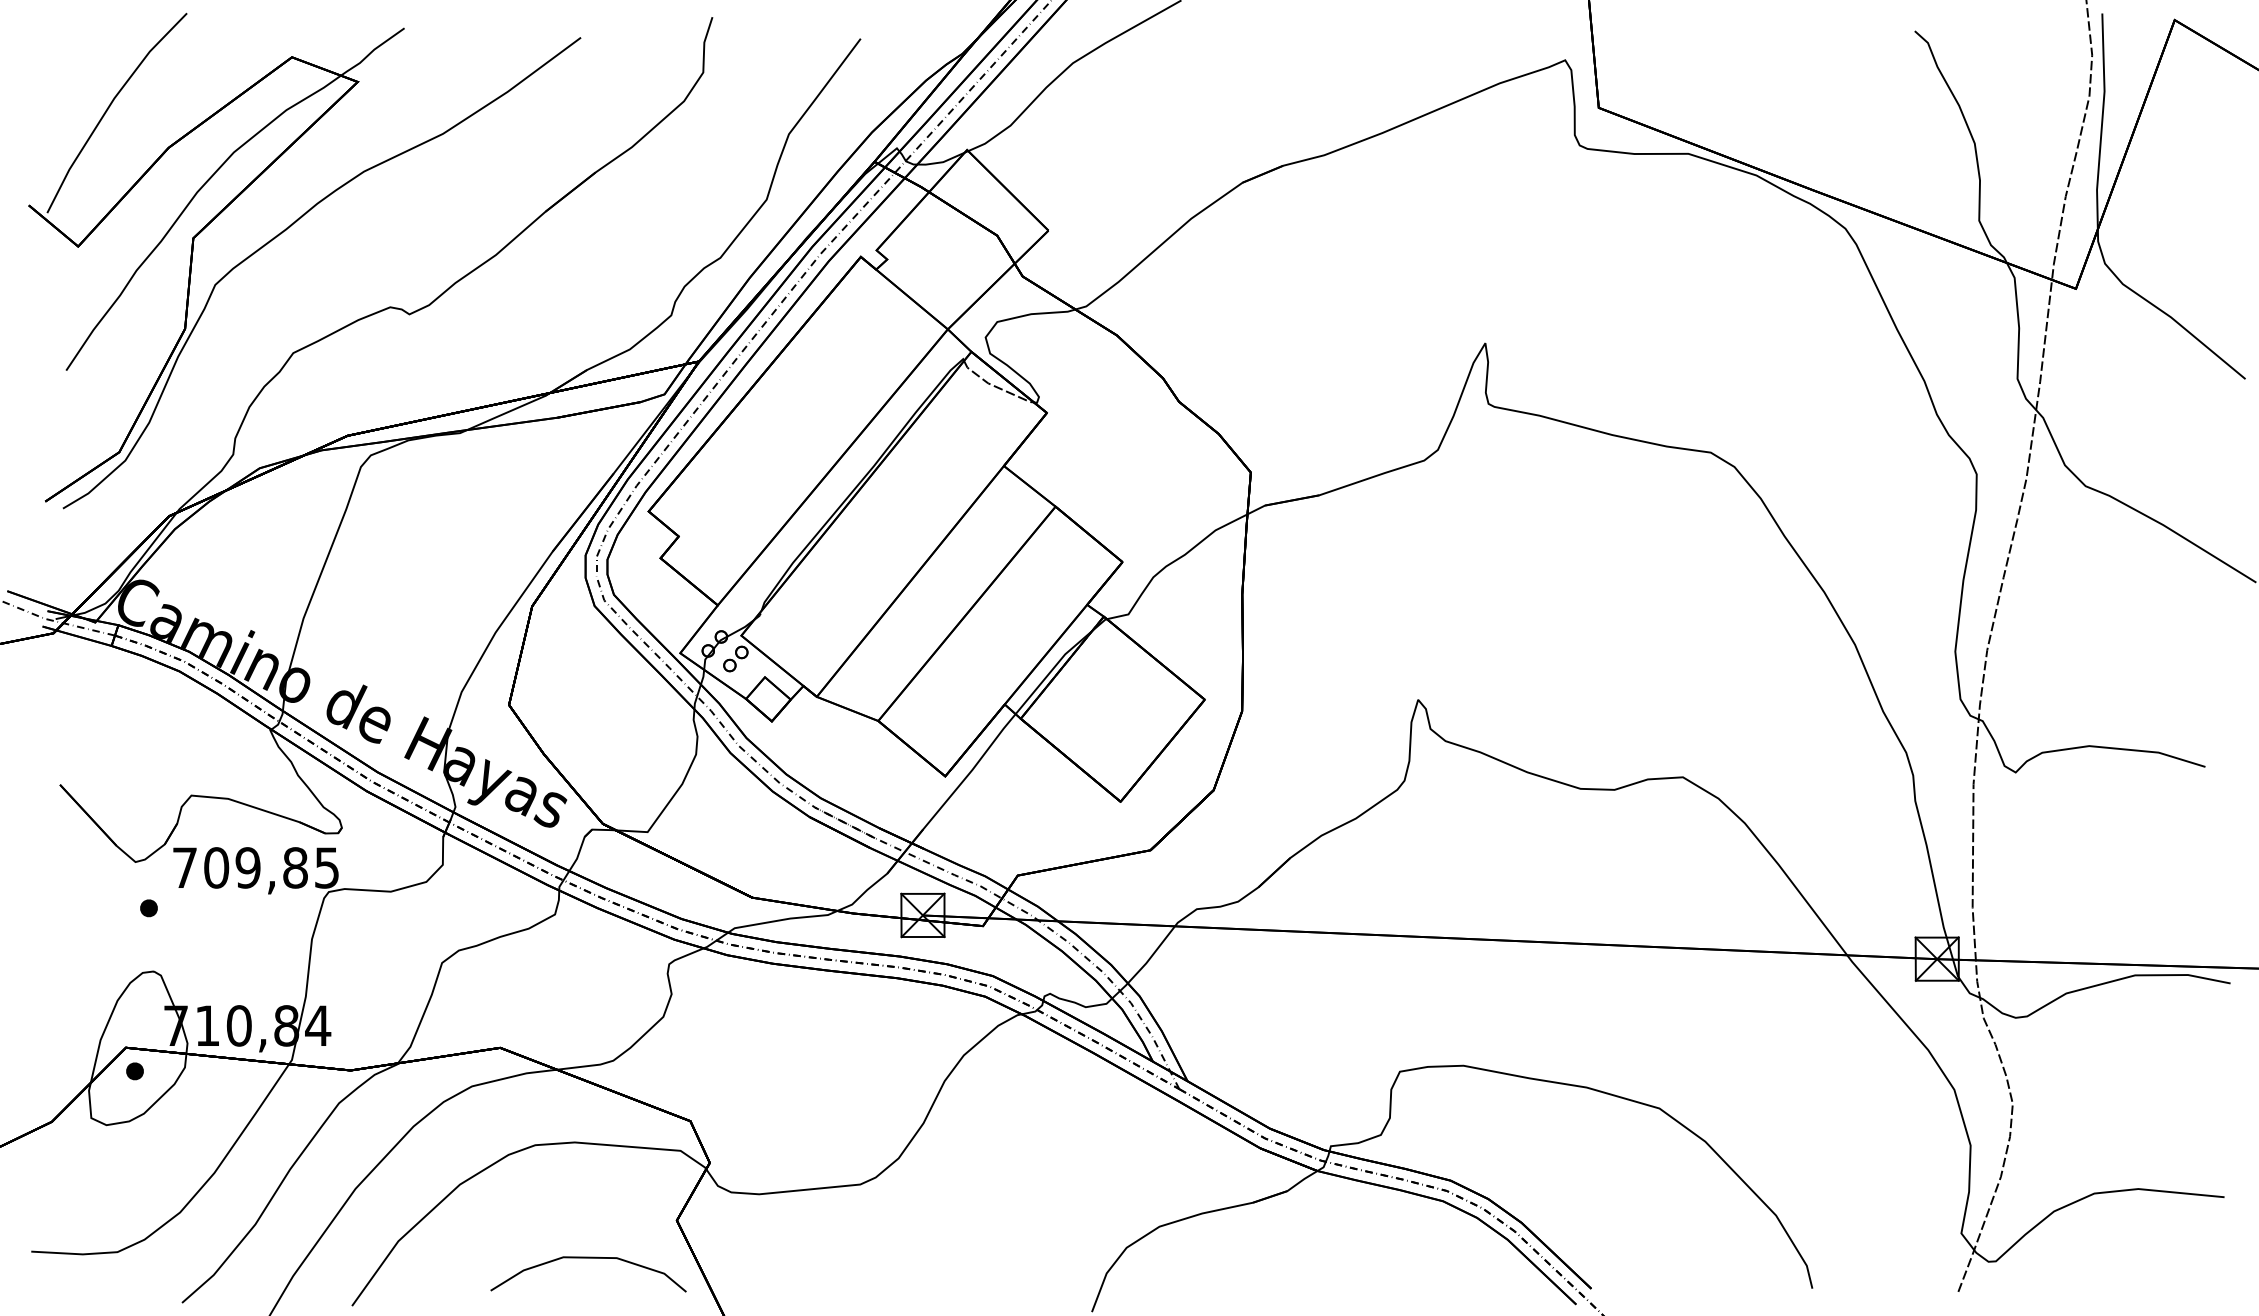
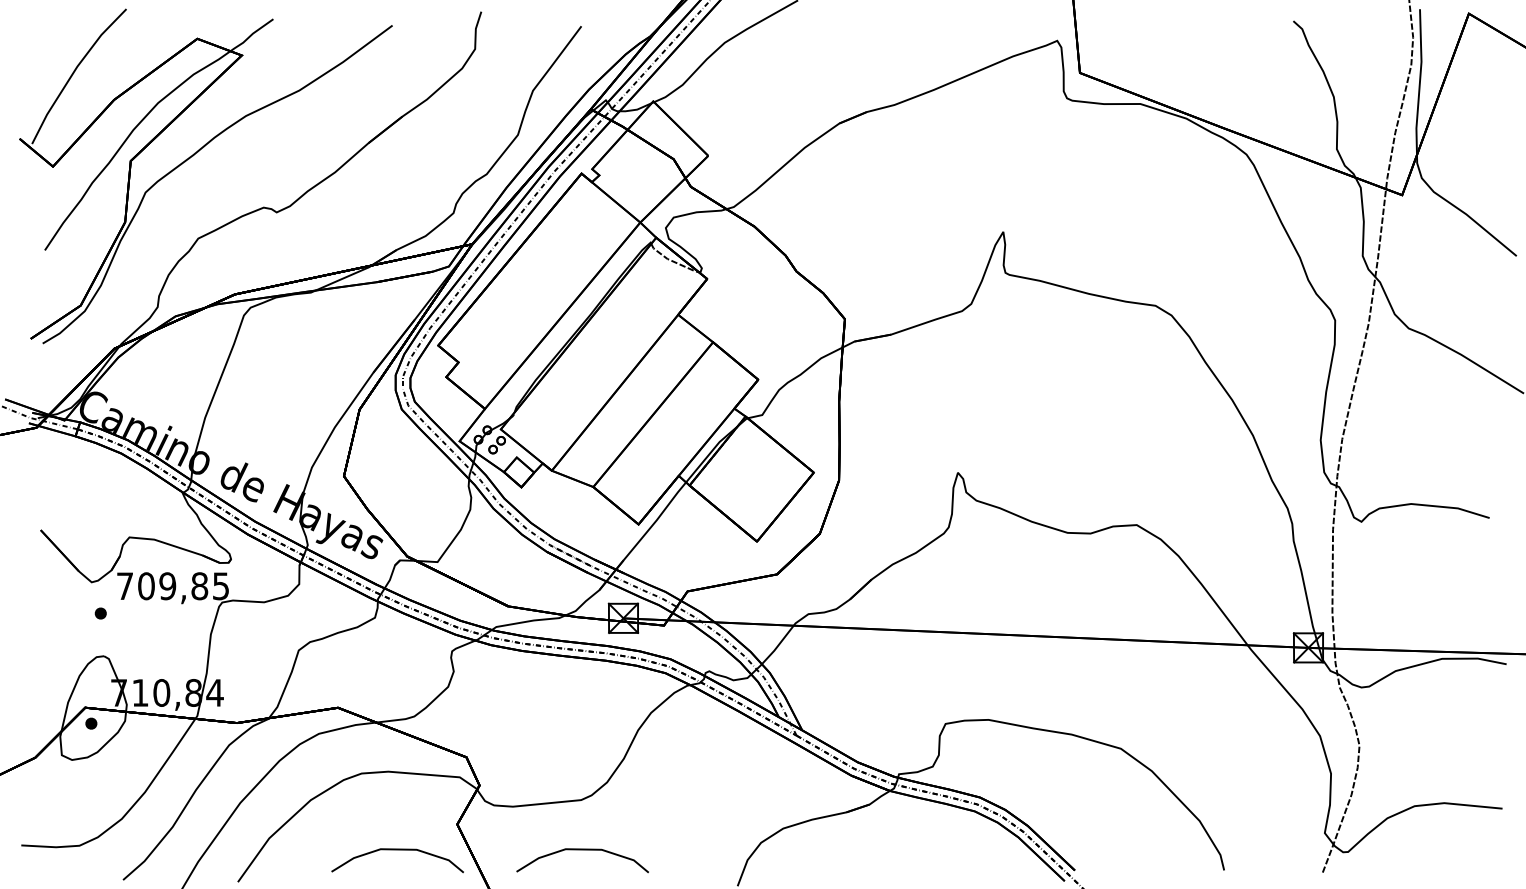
curve: (862, 1259) -> (582, 850), added

